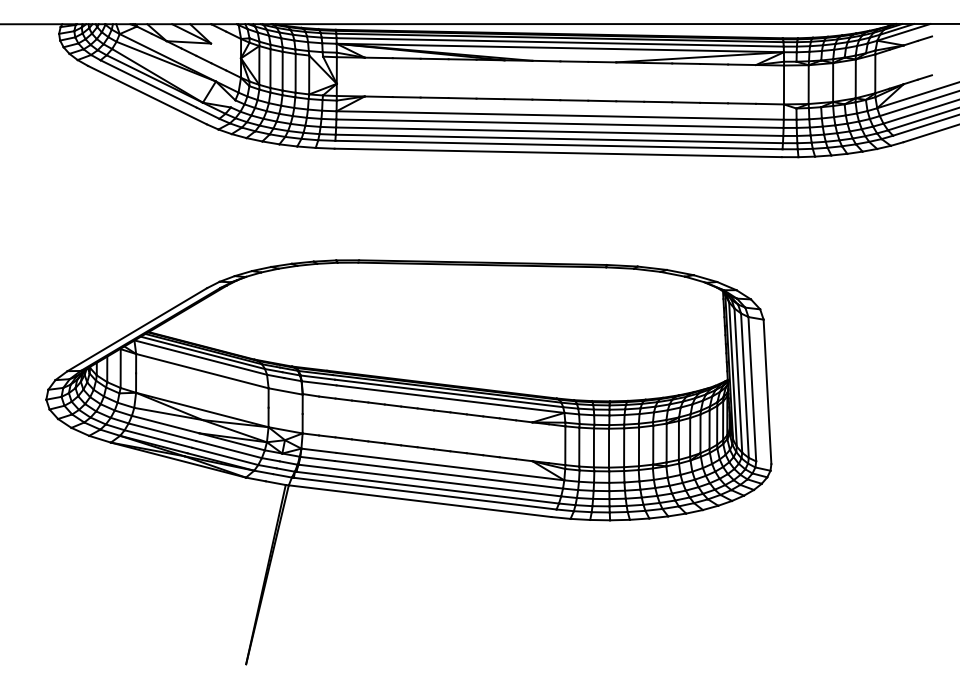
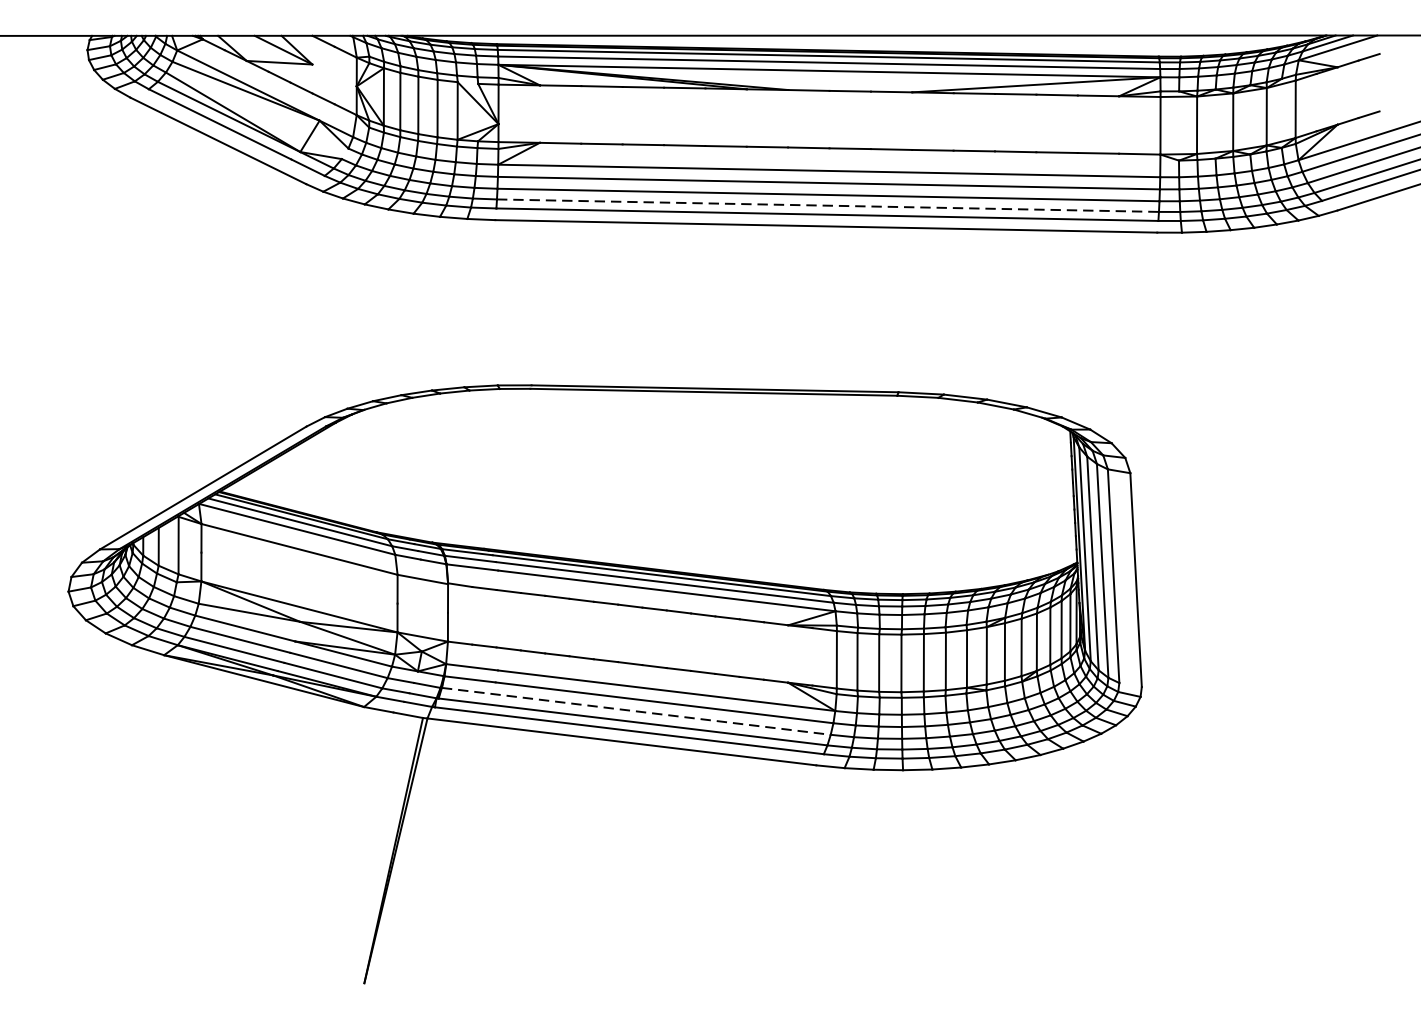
line: (559, 138) -> (828, 205), solid -> dashed
line: (430, 480) -> (637, 711), solid -> dashed

